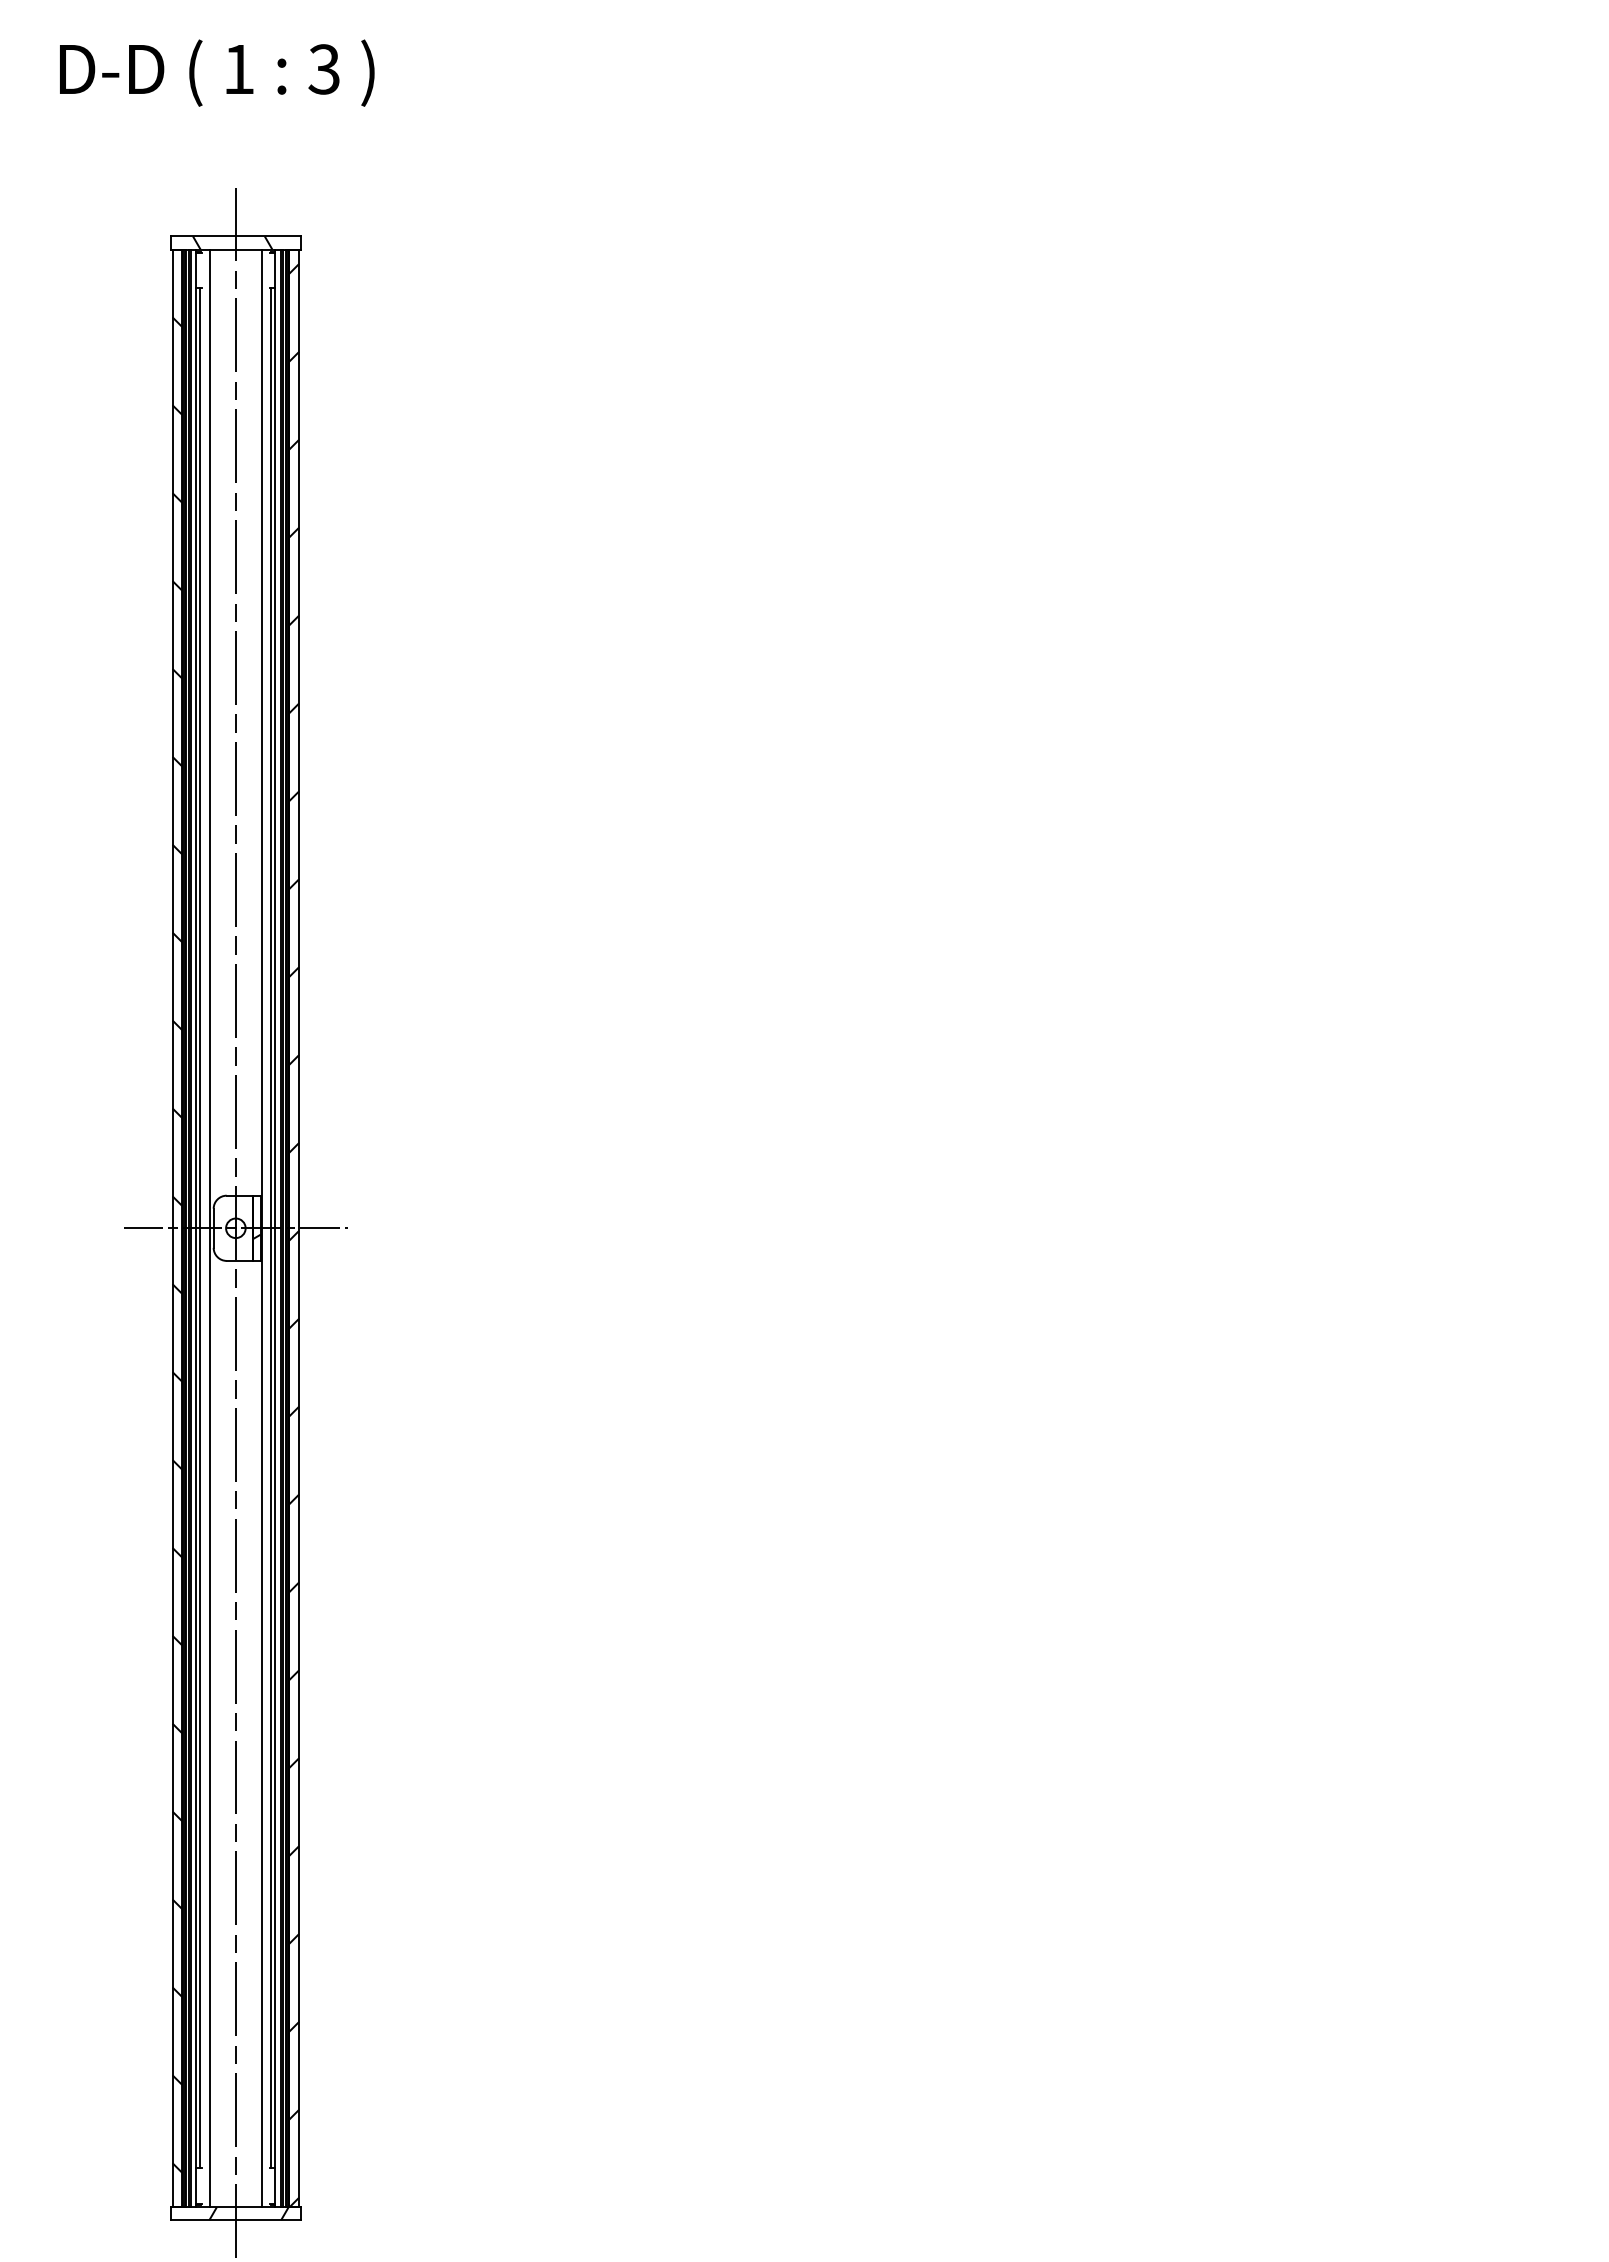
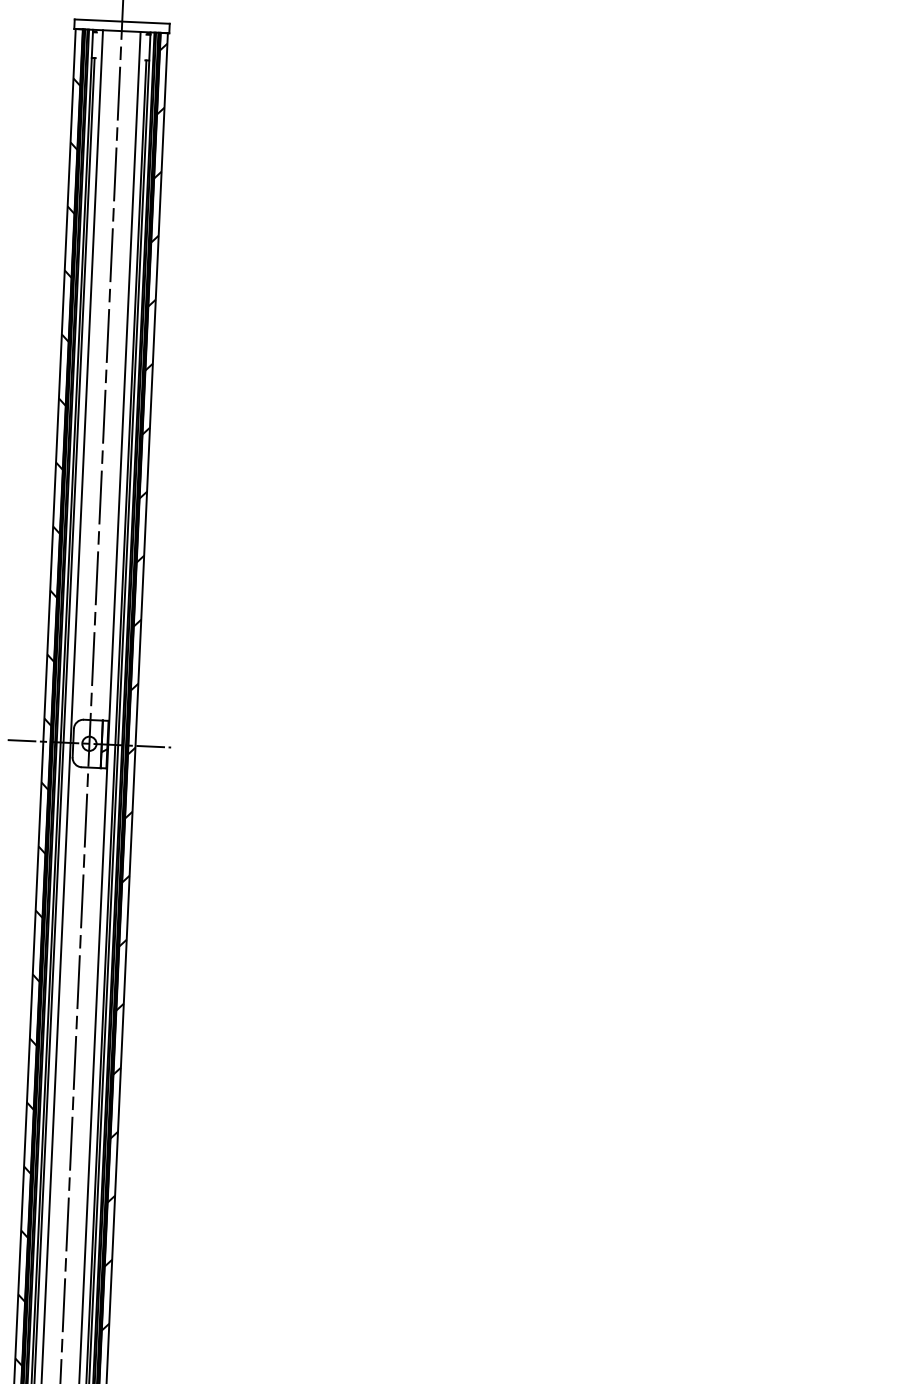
hatch: (232, 242) -> (119, 25), removed

